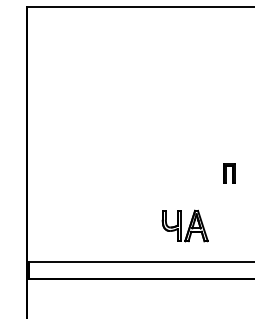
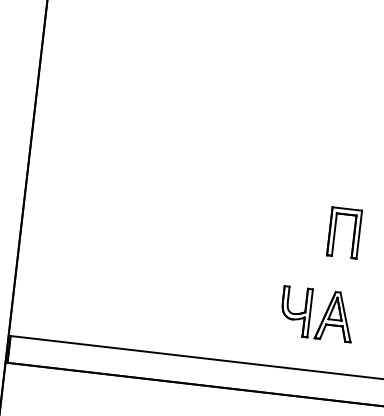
part: (229, 173) -> (344, 233), size x1.67
part: (184, 225) -> (316, 313), moved

